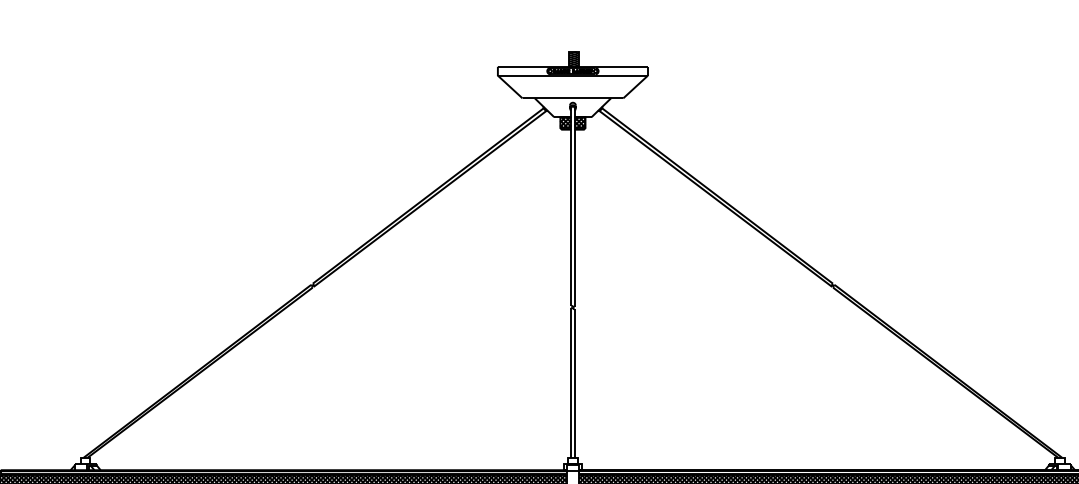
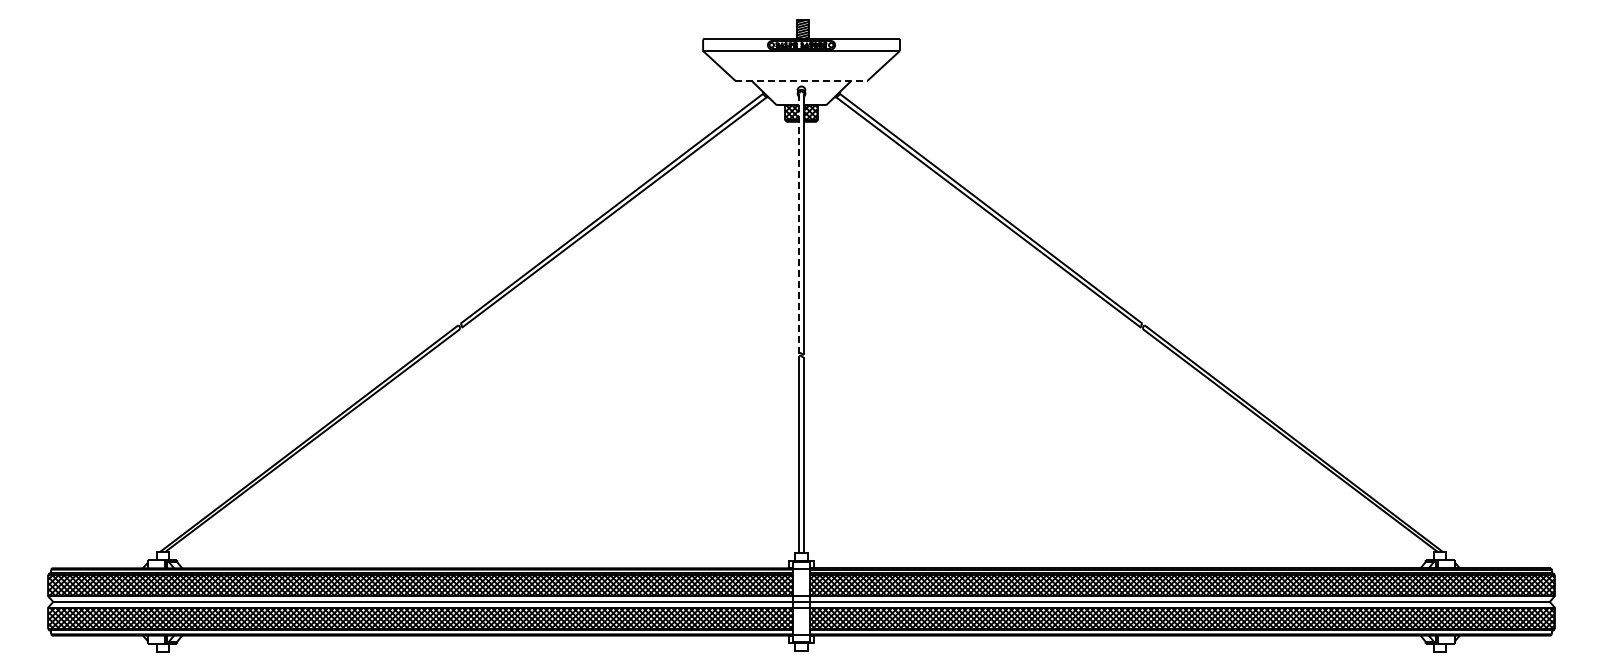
line: (573, 98) -> (802, 80), solid -> dashed
line: (571, 207) -> (799, 223), solid -> dashed

